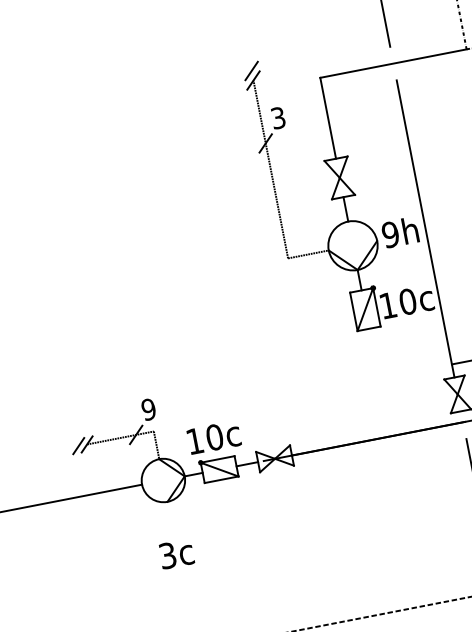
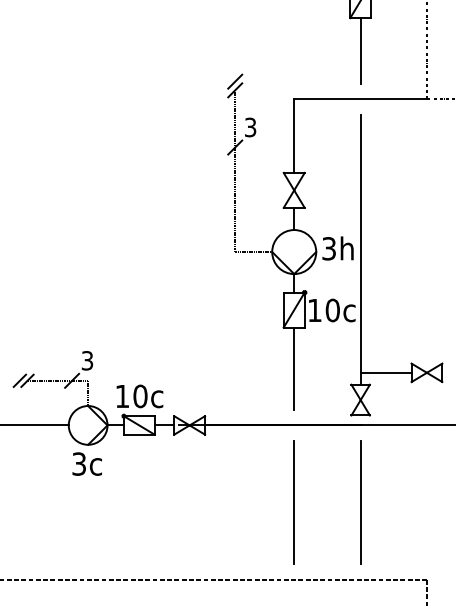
text: (391, 234) -> (329, 248), 9h -> 3h
line: (378, 373) -> (294, 368), added
text: (148, 409) -> (87, 360), 9 -> 3
line: (406, 521) -> (294, 502), added
text: (175, 553) -> (86, 463), moved

